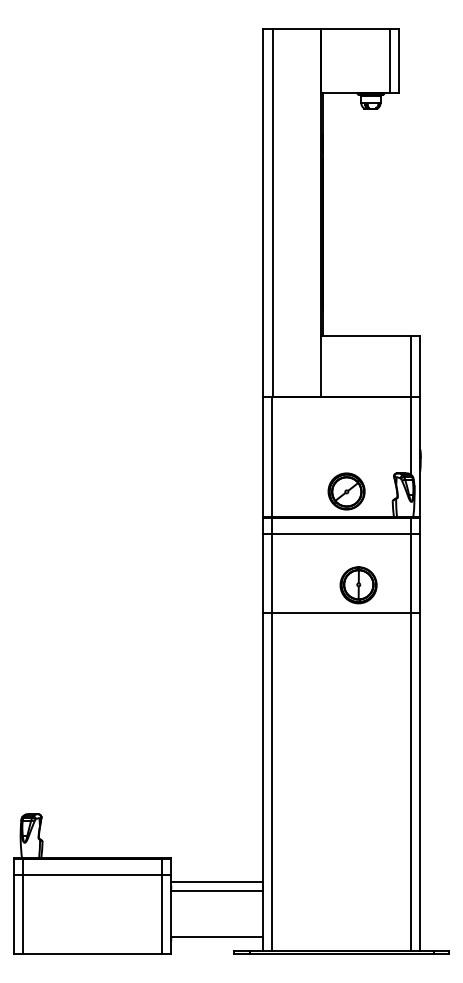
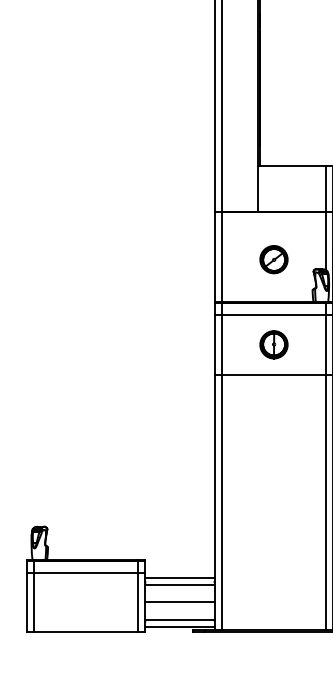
part: (346, 491) -> (273, 259), moved
part: (358, 585) -> (273, 345), moved
line: (217, 914) -> (180, 602), added
line: (217, 946) -> (180, 626), added

